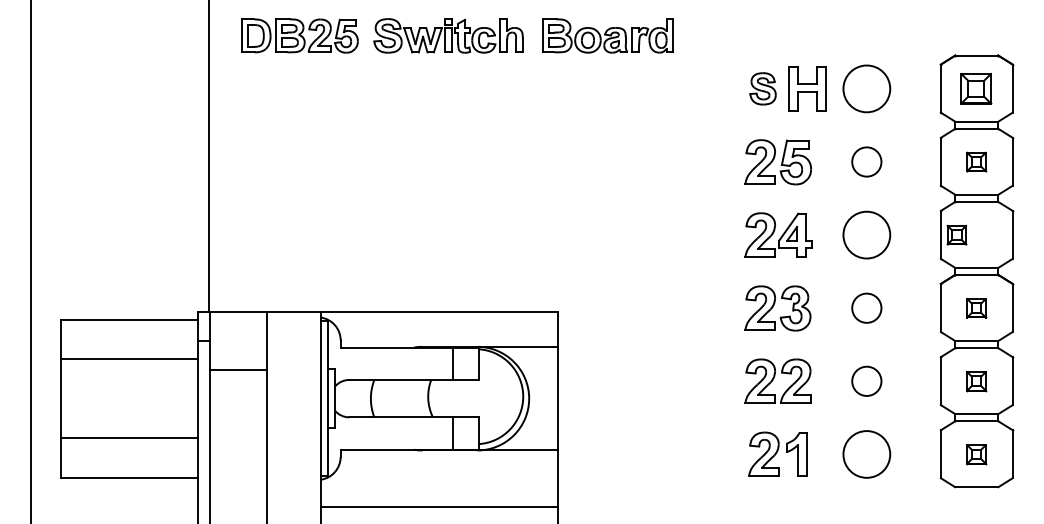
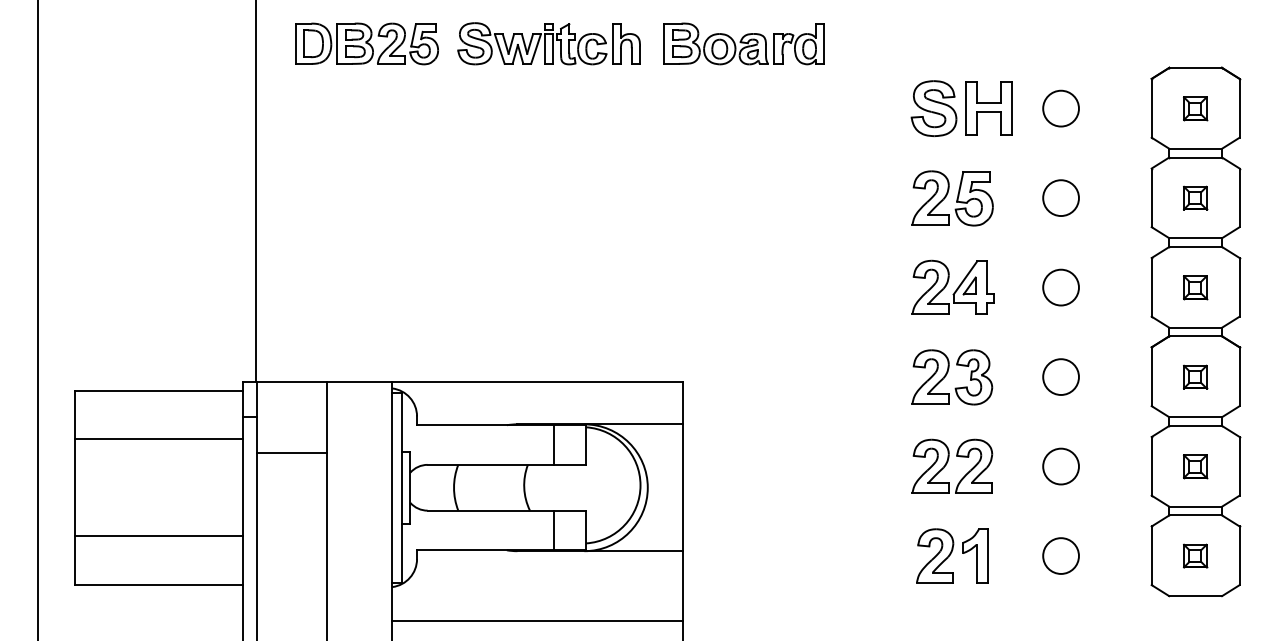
part: (762, 88) -> (933, 108), size x1.43
circle: (866, 88) -> (1060, 108), size x0.62
part: (976, 88) -> (1195, 108), size x0.62
circle: (866, 235) -> (1060, 287), size x0.62
part: (957, 235) -> (1195, 287), moved
circle: (866, 453) -> (1060, 555), size x0.62

